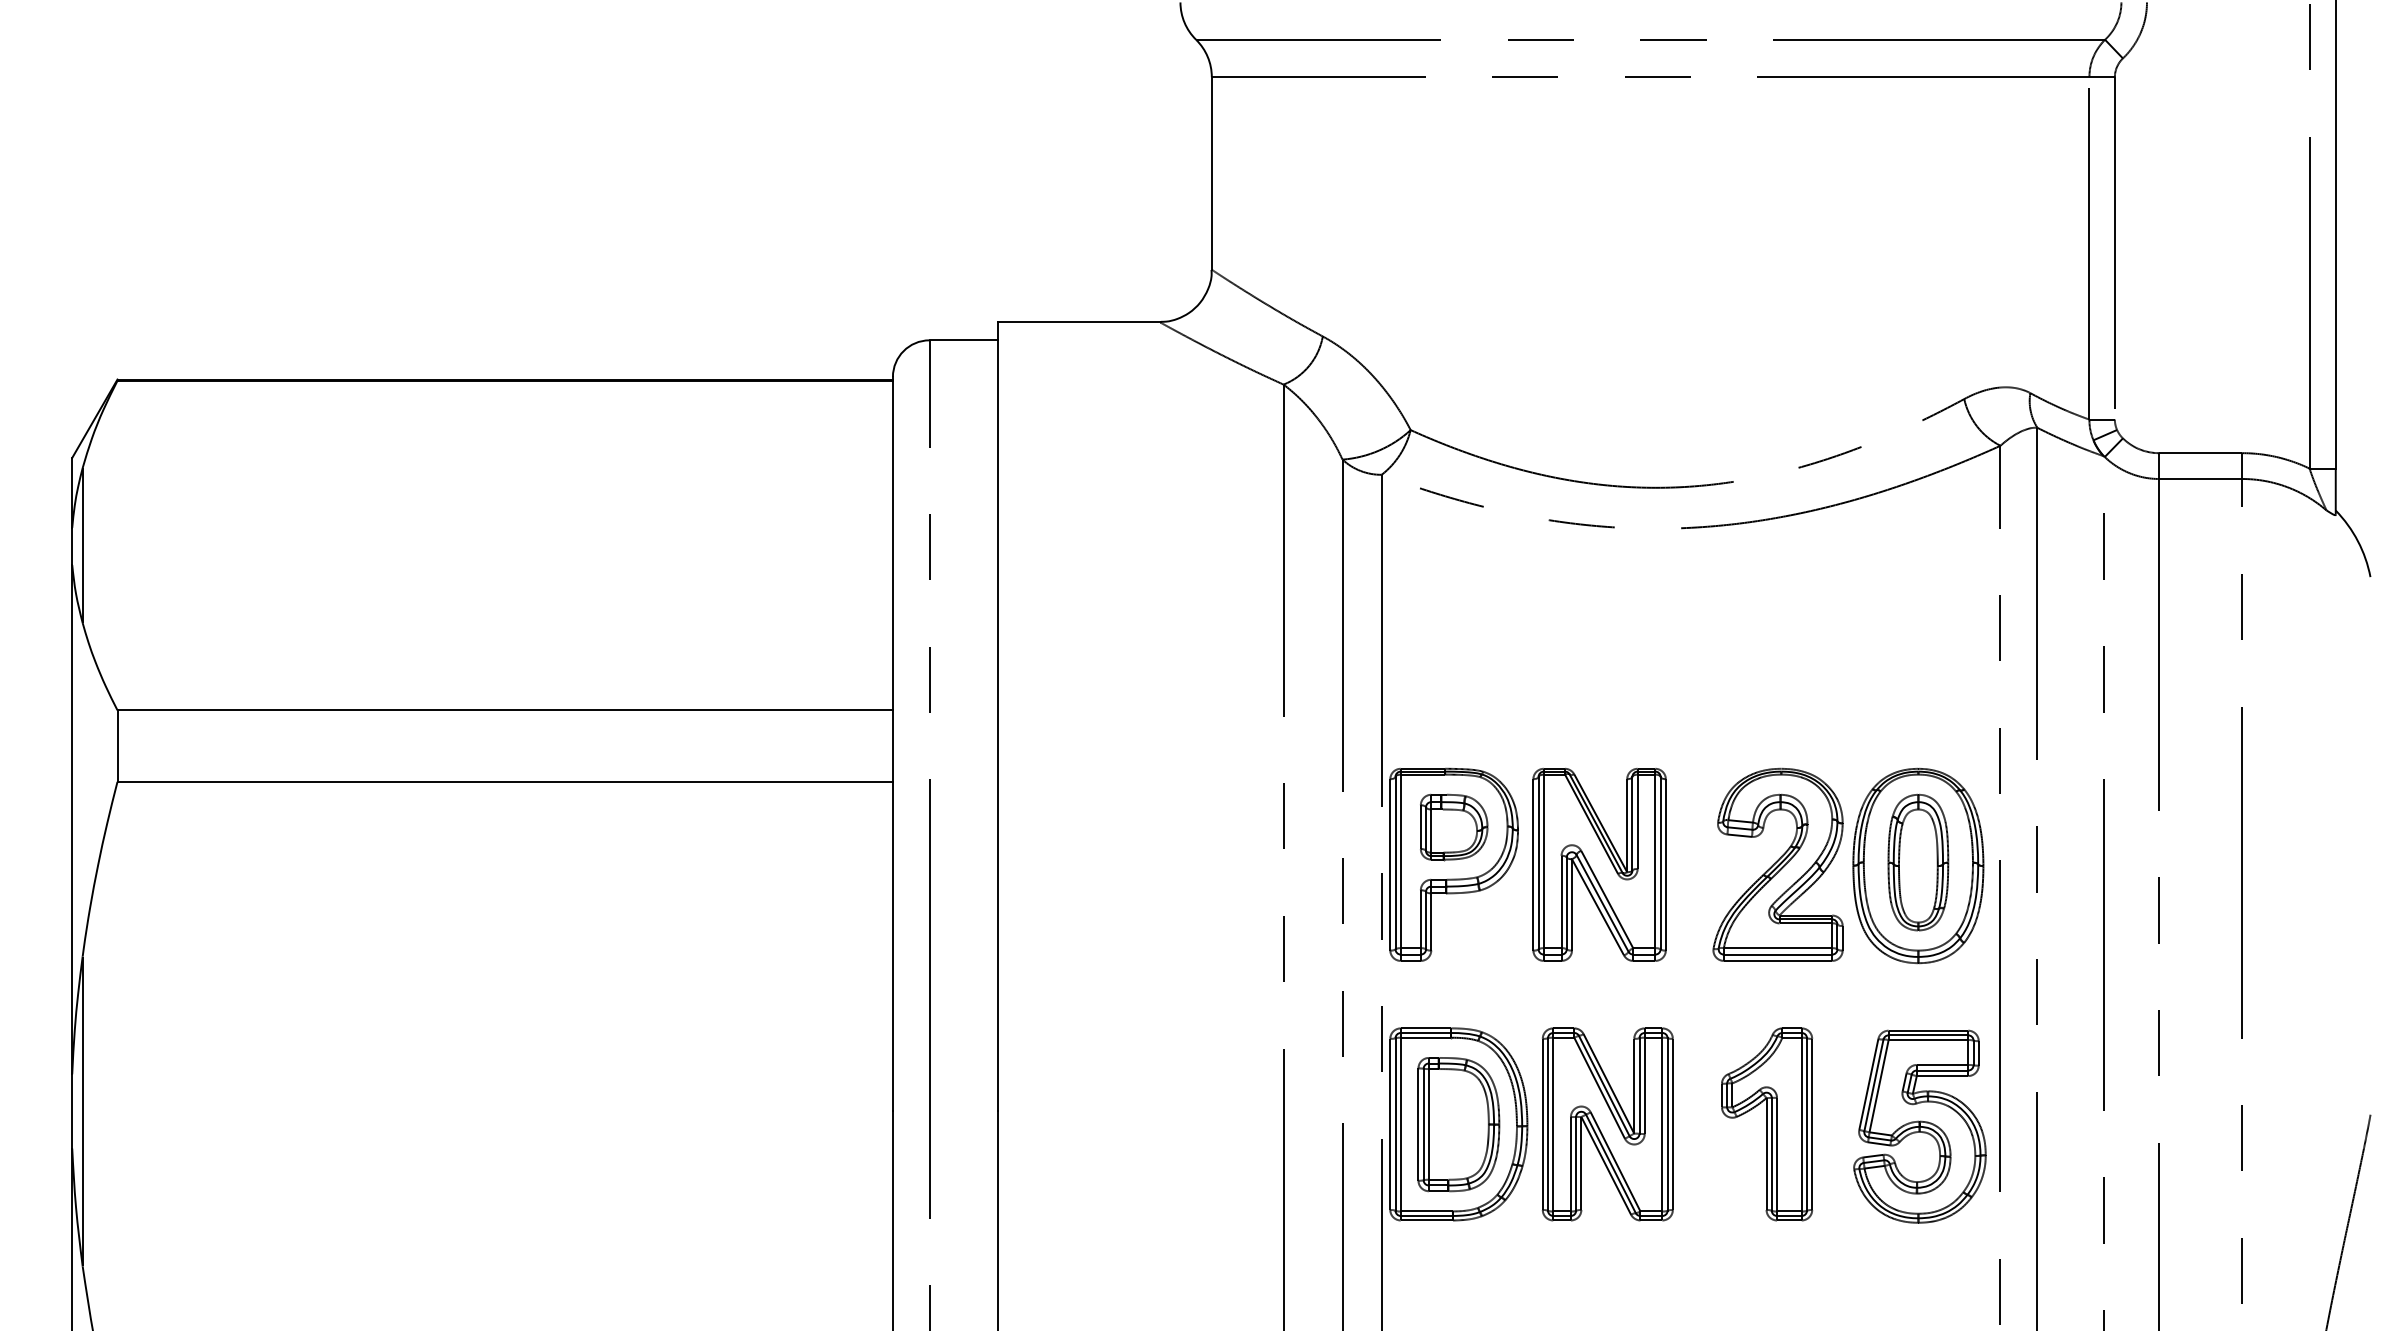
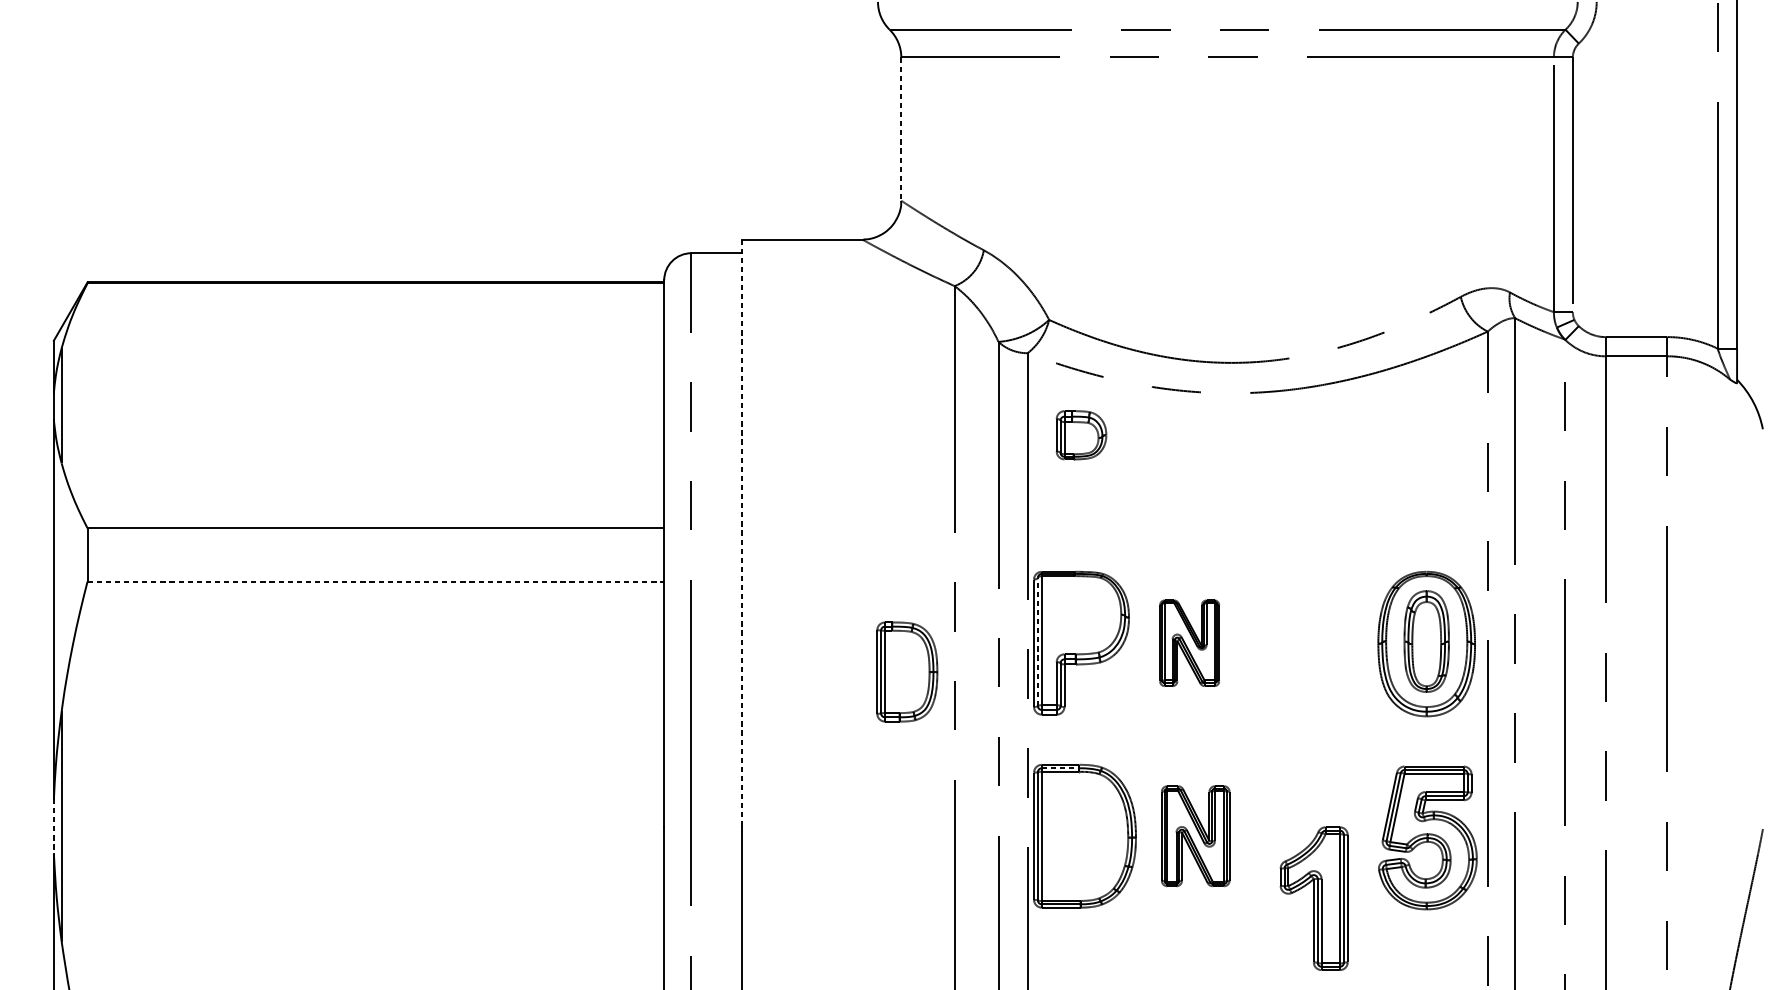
line: (1211, 174) -> (901, 129), solid -> dashed
line: (997, 716) -> (741, 532), solid -> dashed
line: (505, 781) -> (376, 581), solid -> dashed
part: (1454, 827) -> (1081, 435), moved
line: (1395, 862) -> (1037, 641), solid -> dashed
part: (1599, 864) -> (1189, 642), size x0.6
part: (1777, 864) -> (1321, 642), removed
line: (1426, 1033) -> (1060, 768), solid -> dashed
line: (72, 1111) -> (54, 826), solid -> dashed
part: (1458, 1124) -> (907, 671), moved
part: (1607, 1124) -> (1195, 836), size x0.7
part: (1767, 1124) -> (1314, 898), moved

